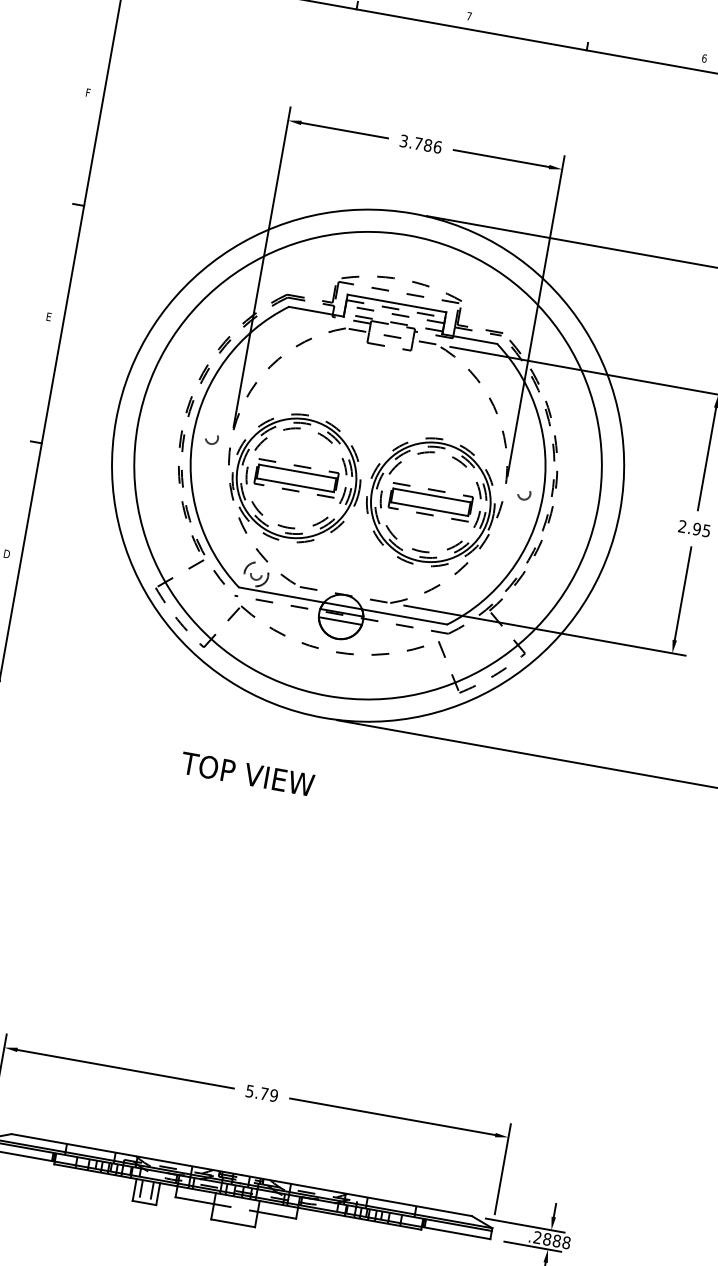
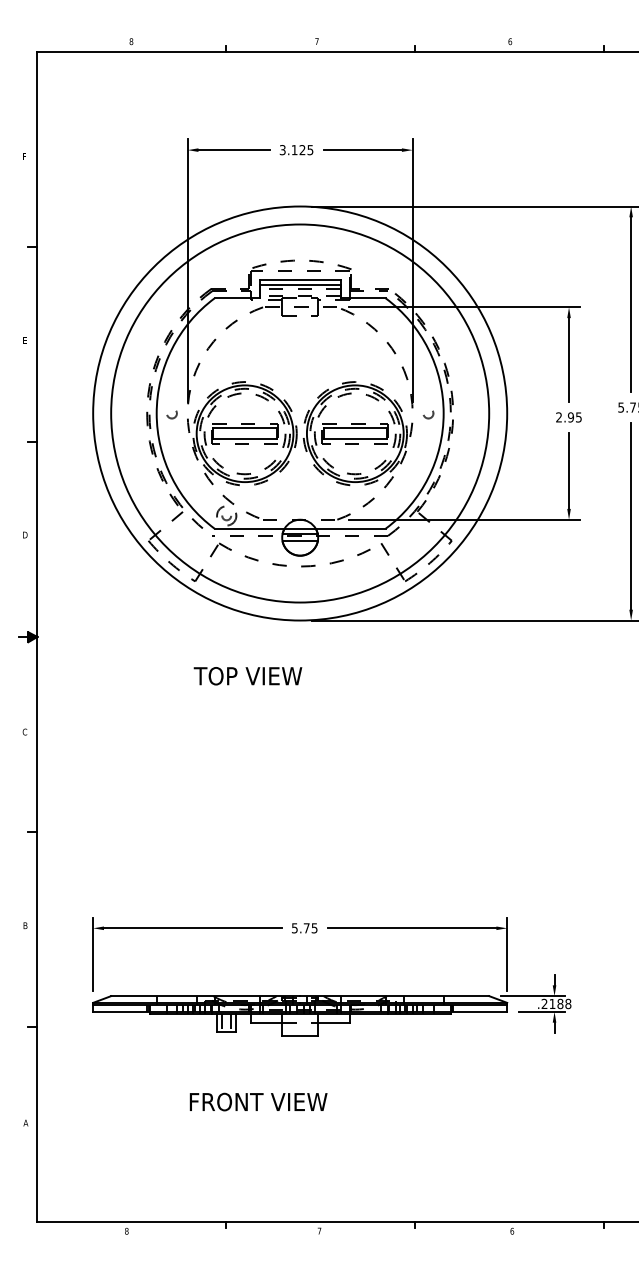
text: (427, 145) -> (302, 150), 3.786 -> 3.125
line: (396, 308) -> (300, 284), dashed -> solid
text: (273, 1095) -> (314, 928), 5.79 -> 5.75
text: (547, 1238) -> (552, 1003), .2888 -> .2188

